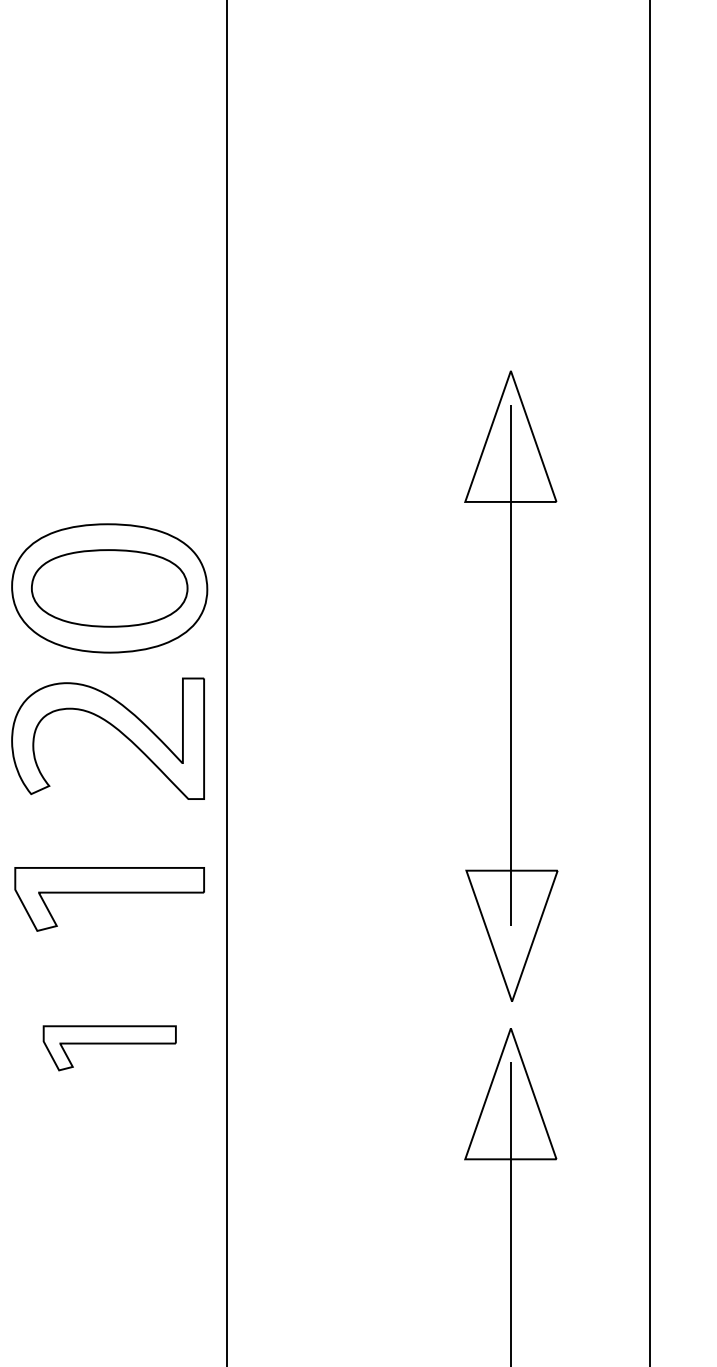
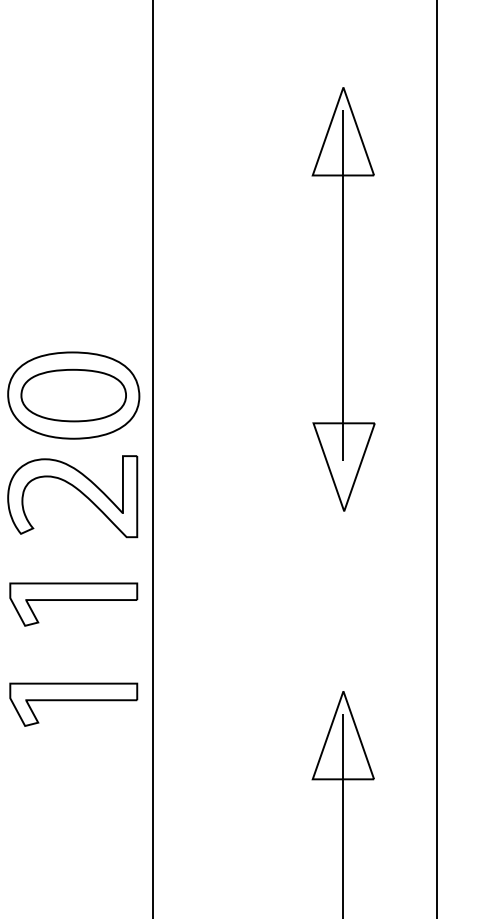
part: (510, 686) -> (343, 299), moved
part: (109, 1047) -> (73, 704), size x1.43

